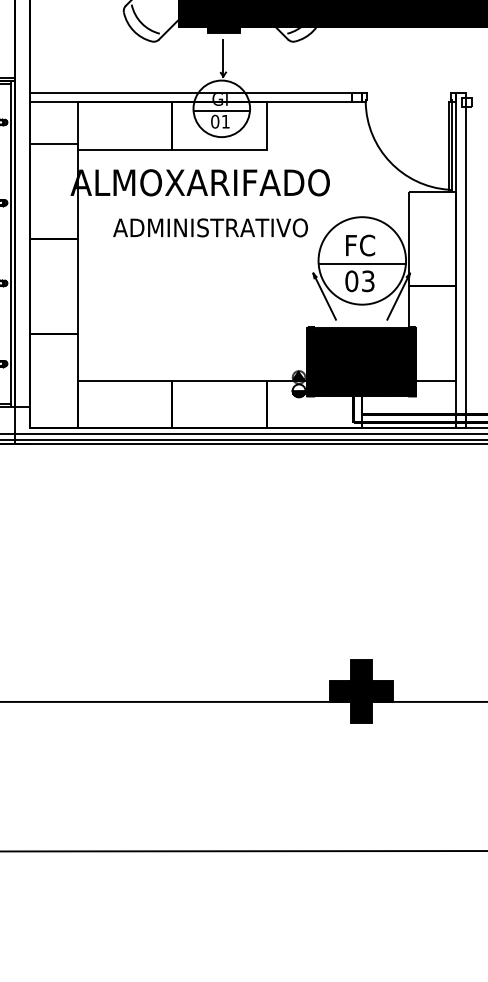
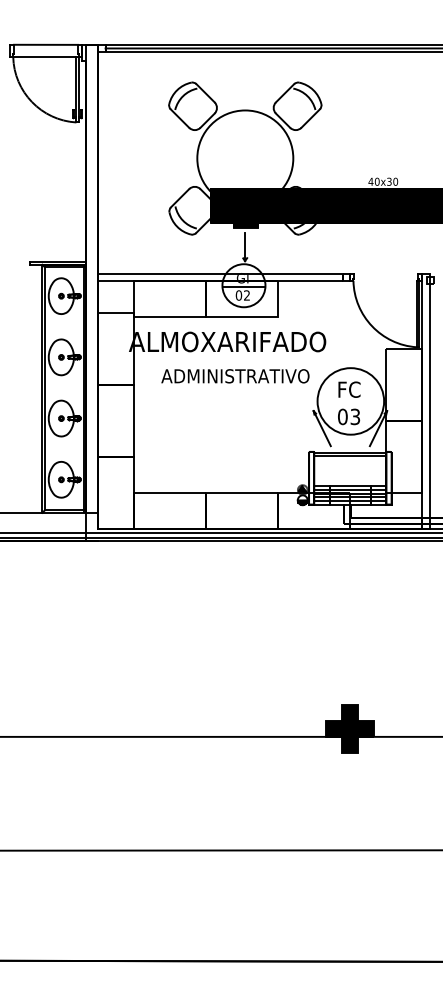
text: (225, 121) -> (246, 295), 01 -> 02
line: (361, 263) -> (350, 403), removed
fill: (361, 360) -> (350, 477), removed

